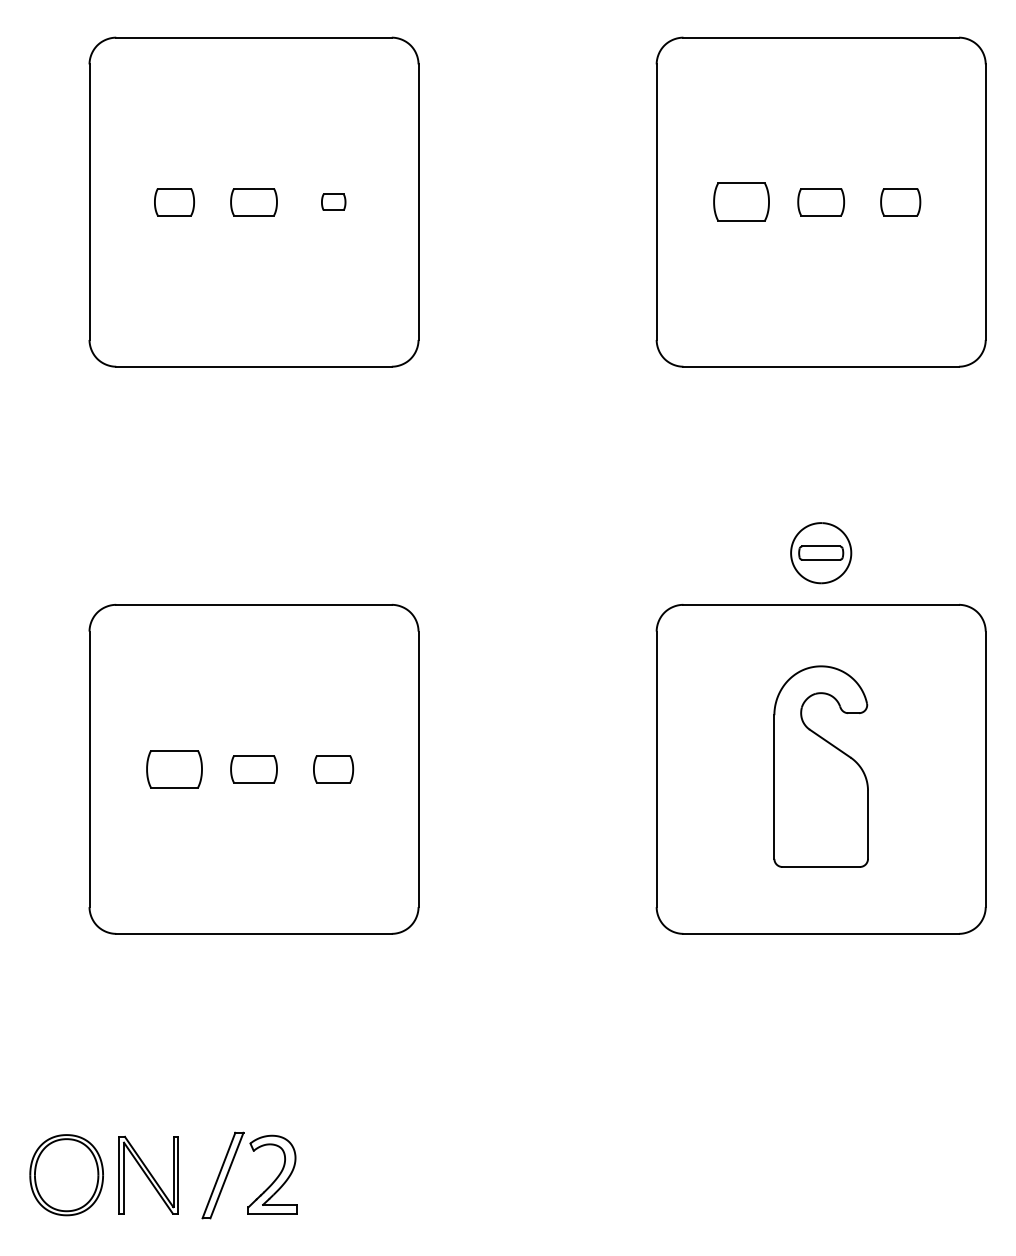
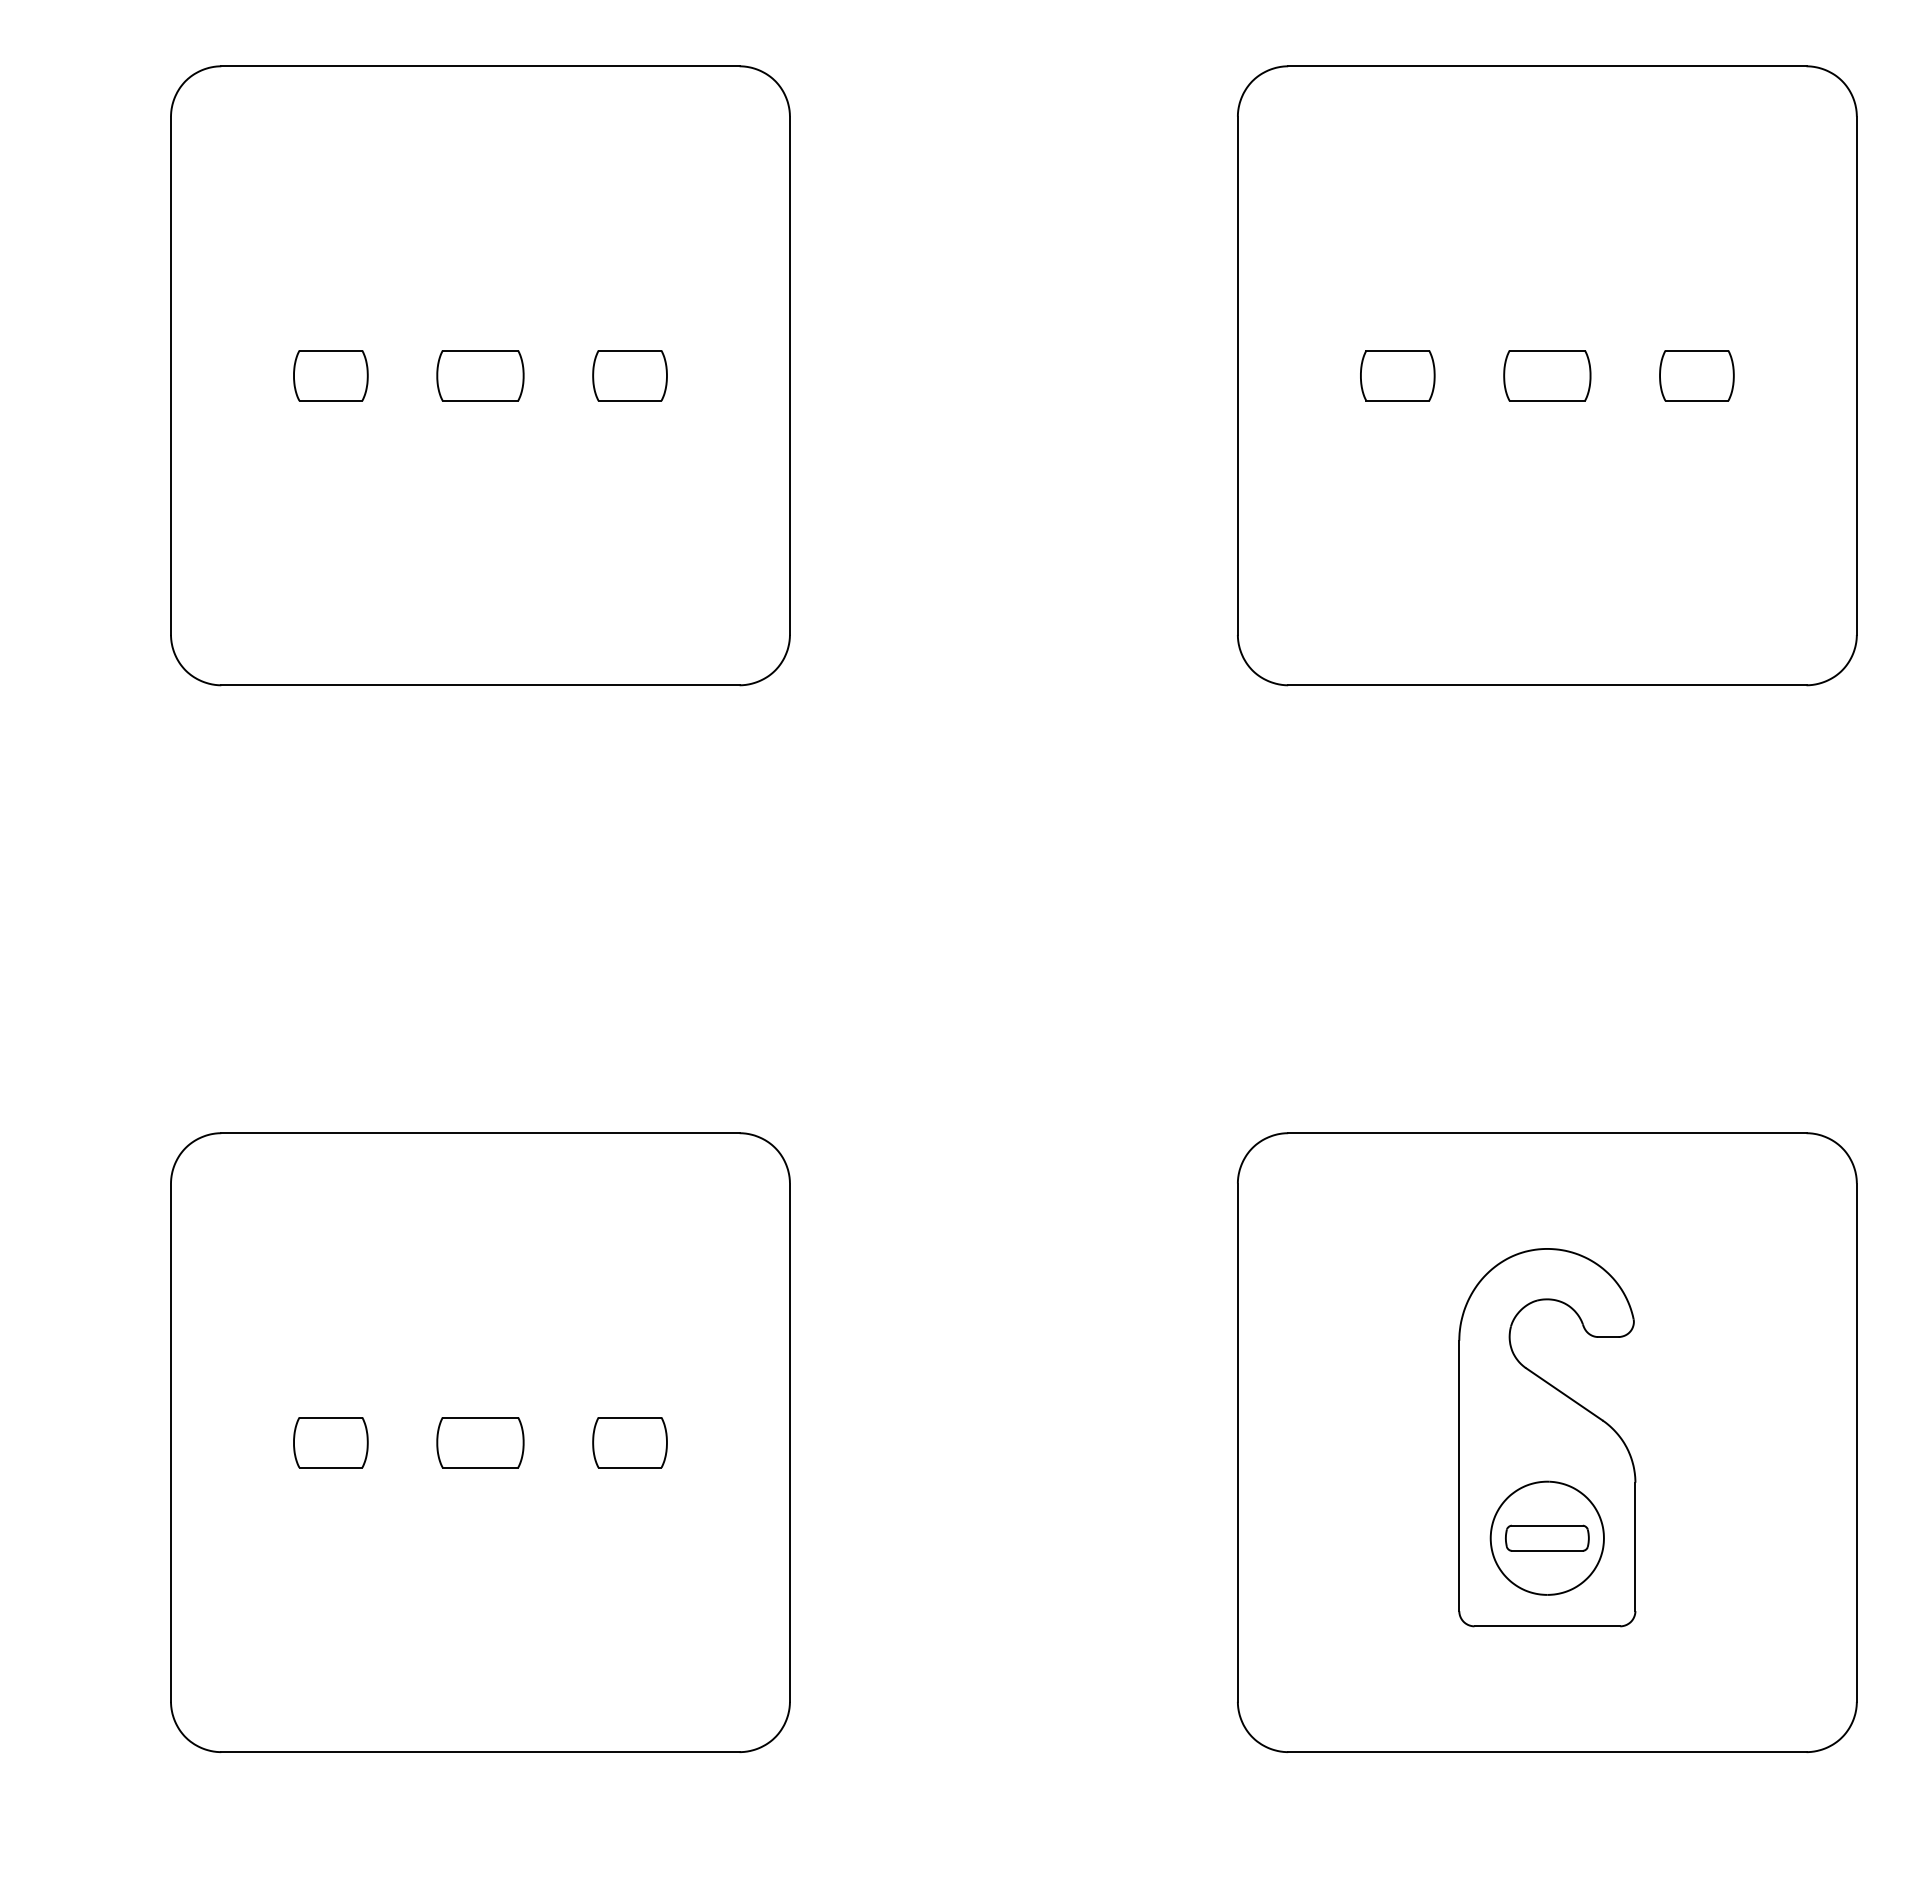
part: (333, 202) -> (629, 376), size x1.67
part: (741, 202) -> (1397, 376), size x0.71
part: (821, 553) -> (1547, 1538), moved
part: (174, 769) -> (330, 1442), size x0.71

